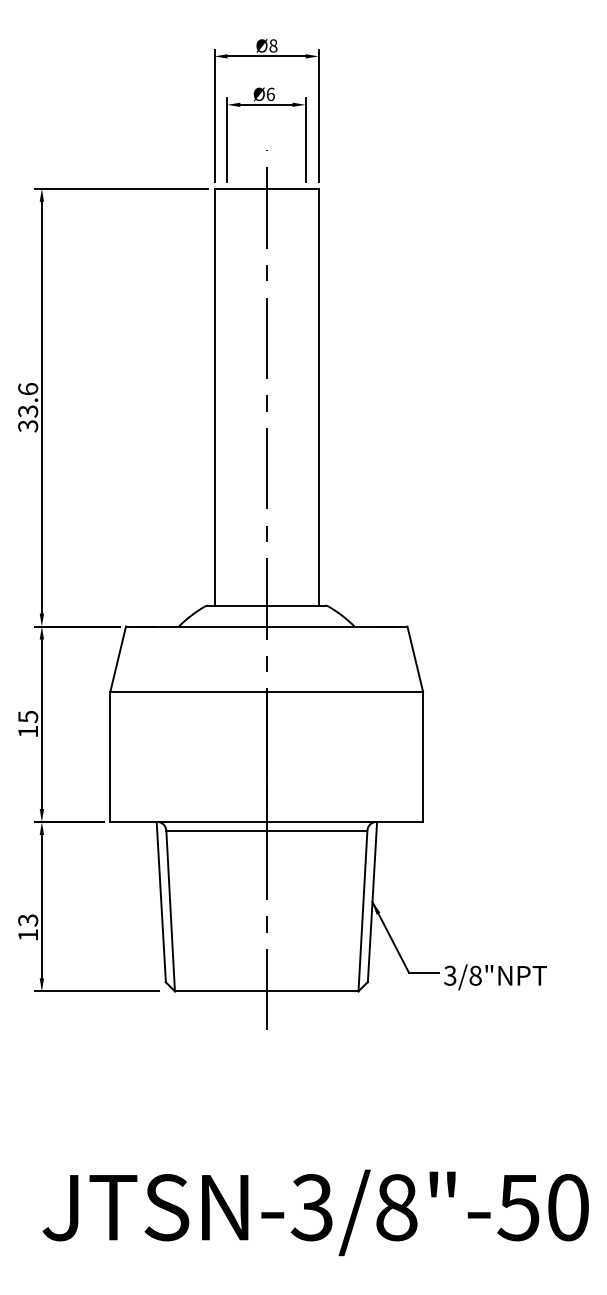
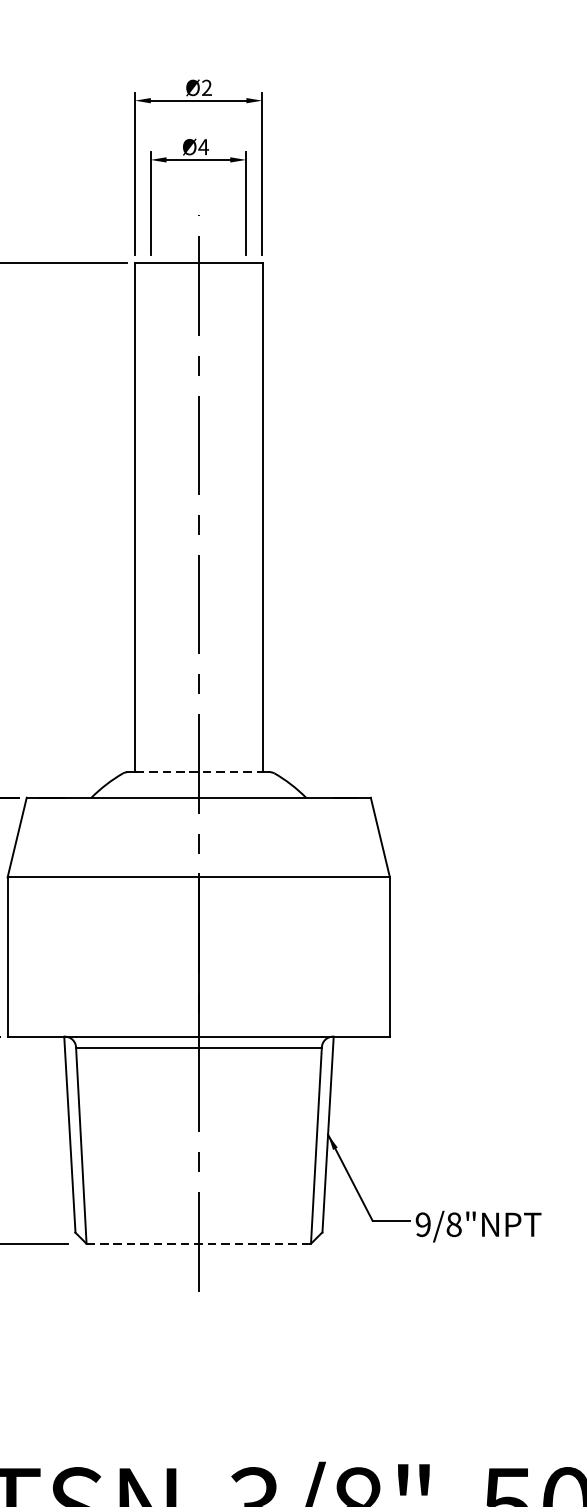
text: (273, 45) -> (207, 87), Ø8 -> Ø2
text: (270, 94) -> (203, 147), Ø6 -> Ø4
line: (266, 605) -> (198, 772), solid -> dashed
text: (450, 975) -> (423, 1224), 3/8"NPT -> 9/8"NPT
line: (266, 991) -> (198, 1243), solid -> dashed

